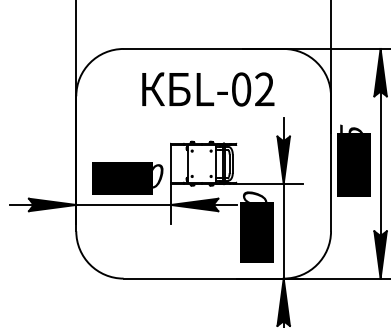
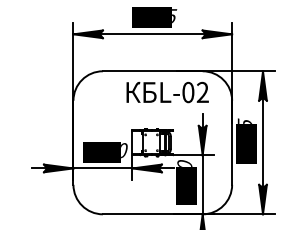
text: (207, 89) -> (167, 92), moved

